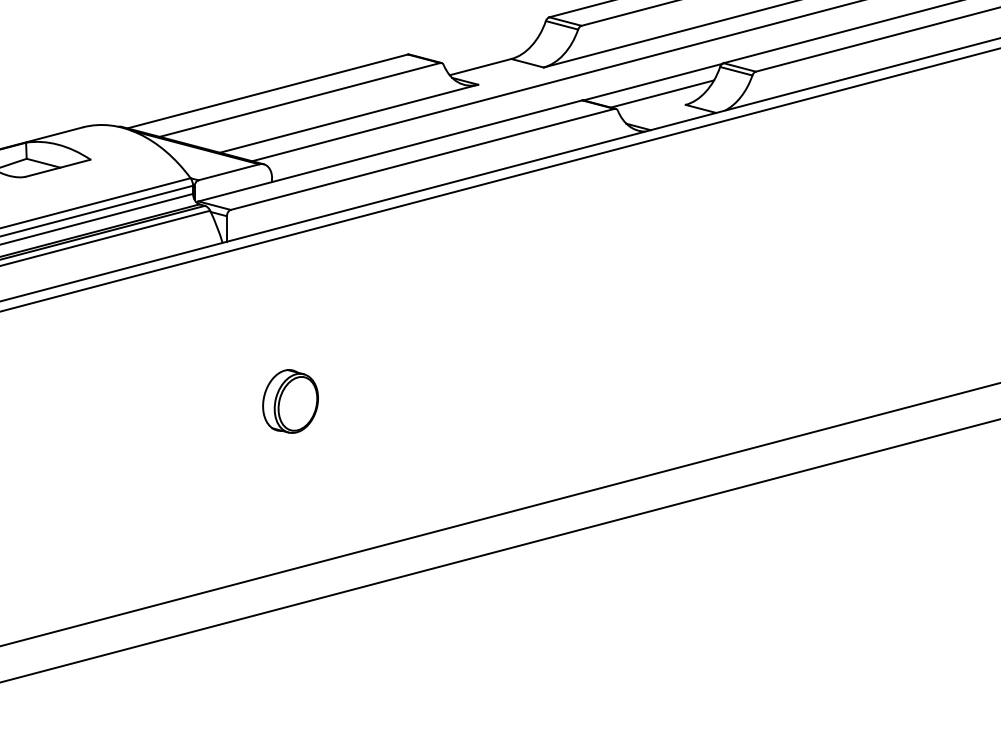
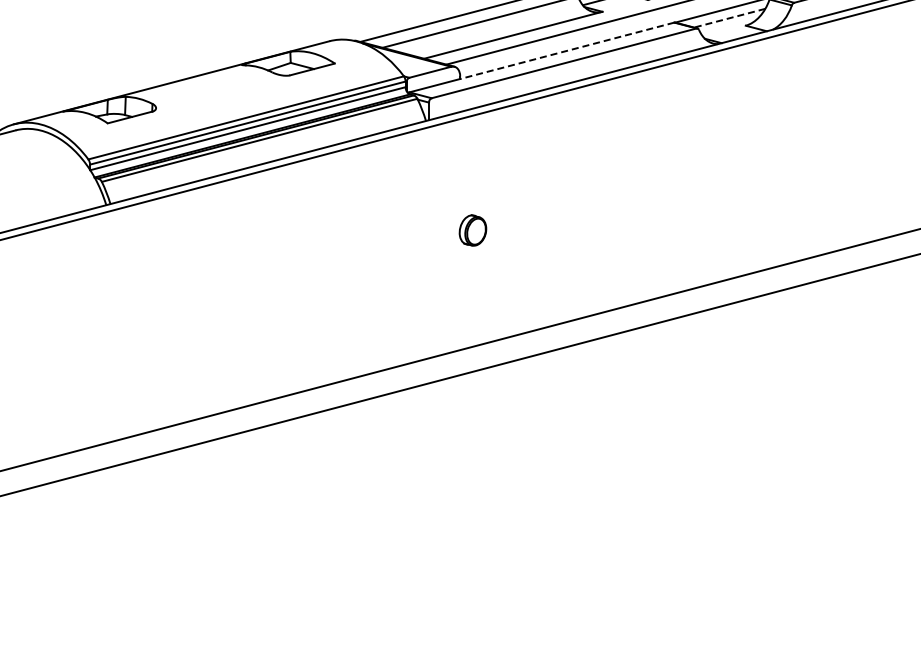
line: (662, 94) -> (729, 18), solid -> dashed
line: (427, 140) -> (567, 50), solid -> dashed
part: (289, 401) -> (472, 230), size x0.7

